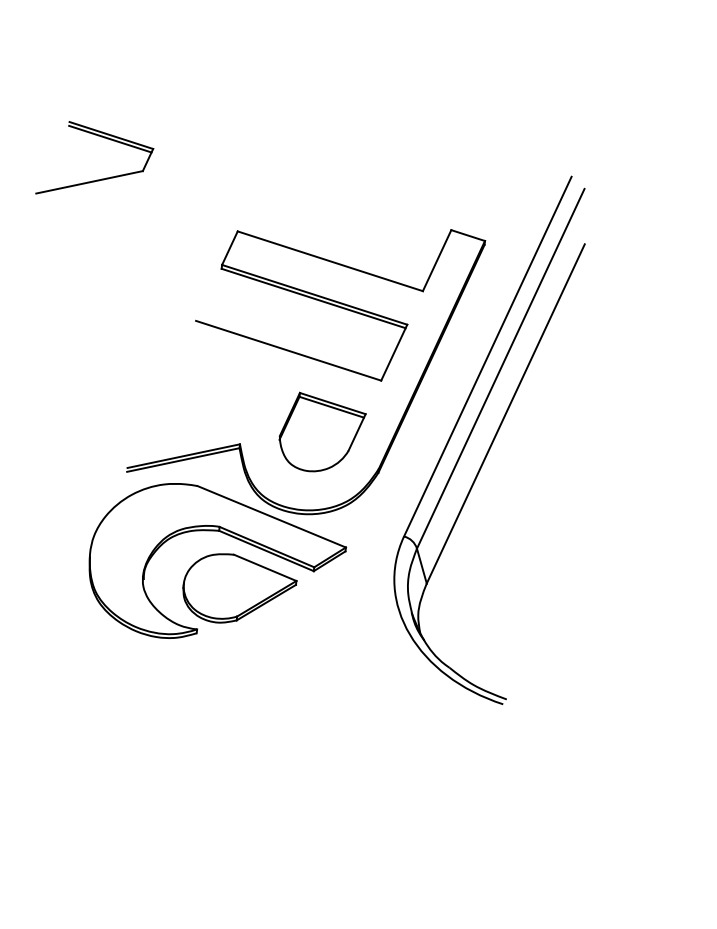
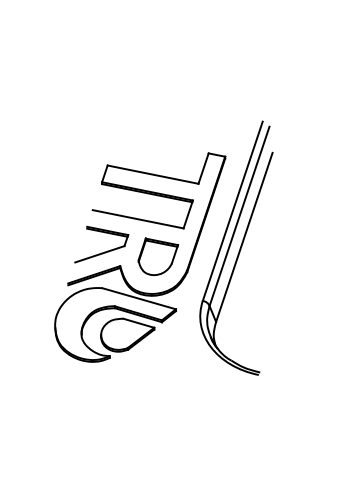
part: (99, 177) -> (104, 251), moved

